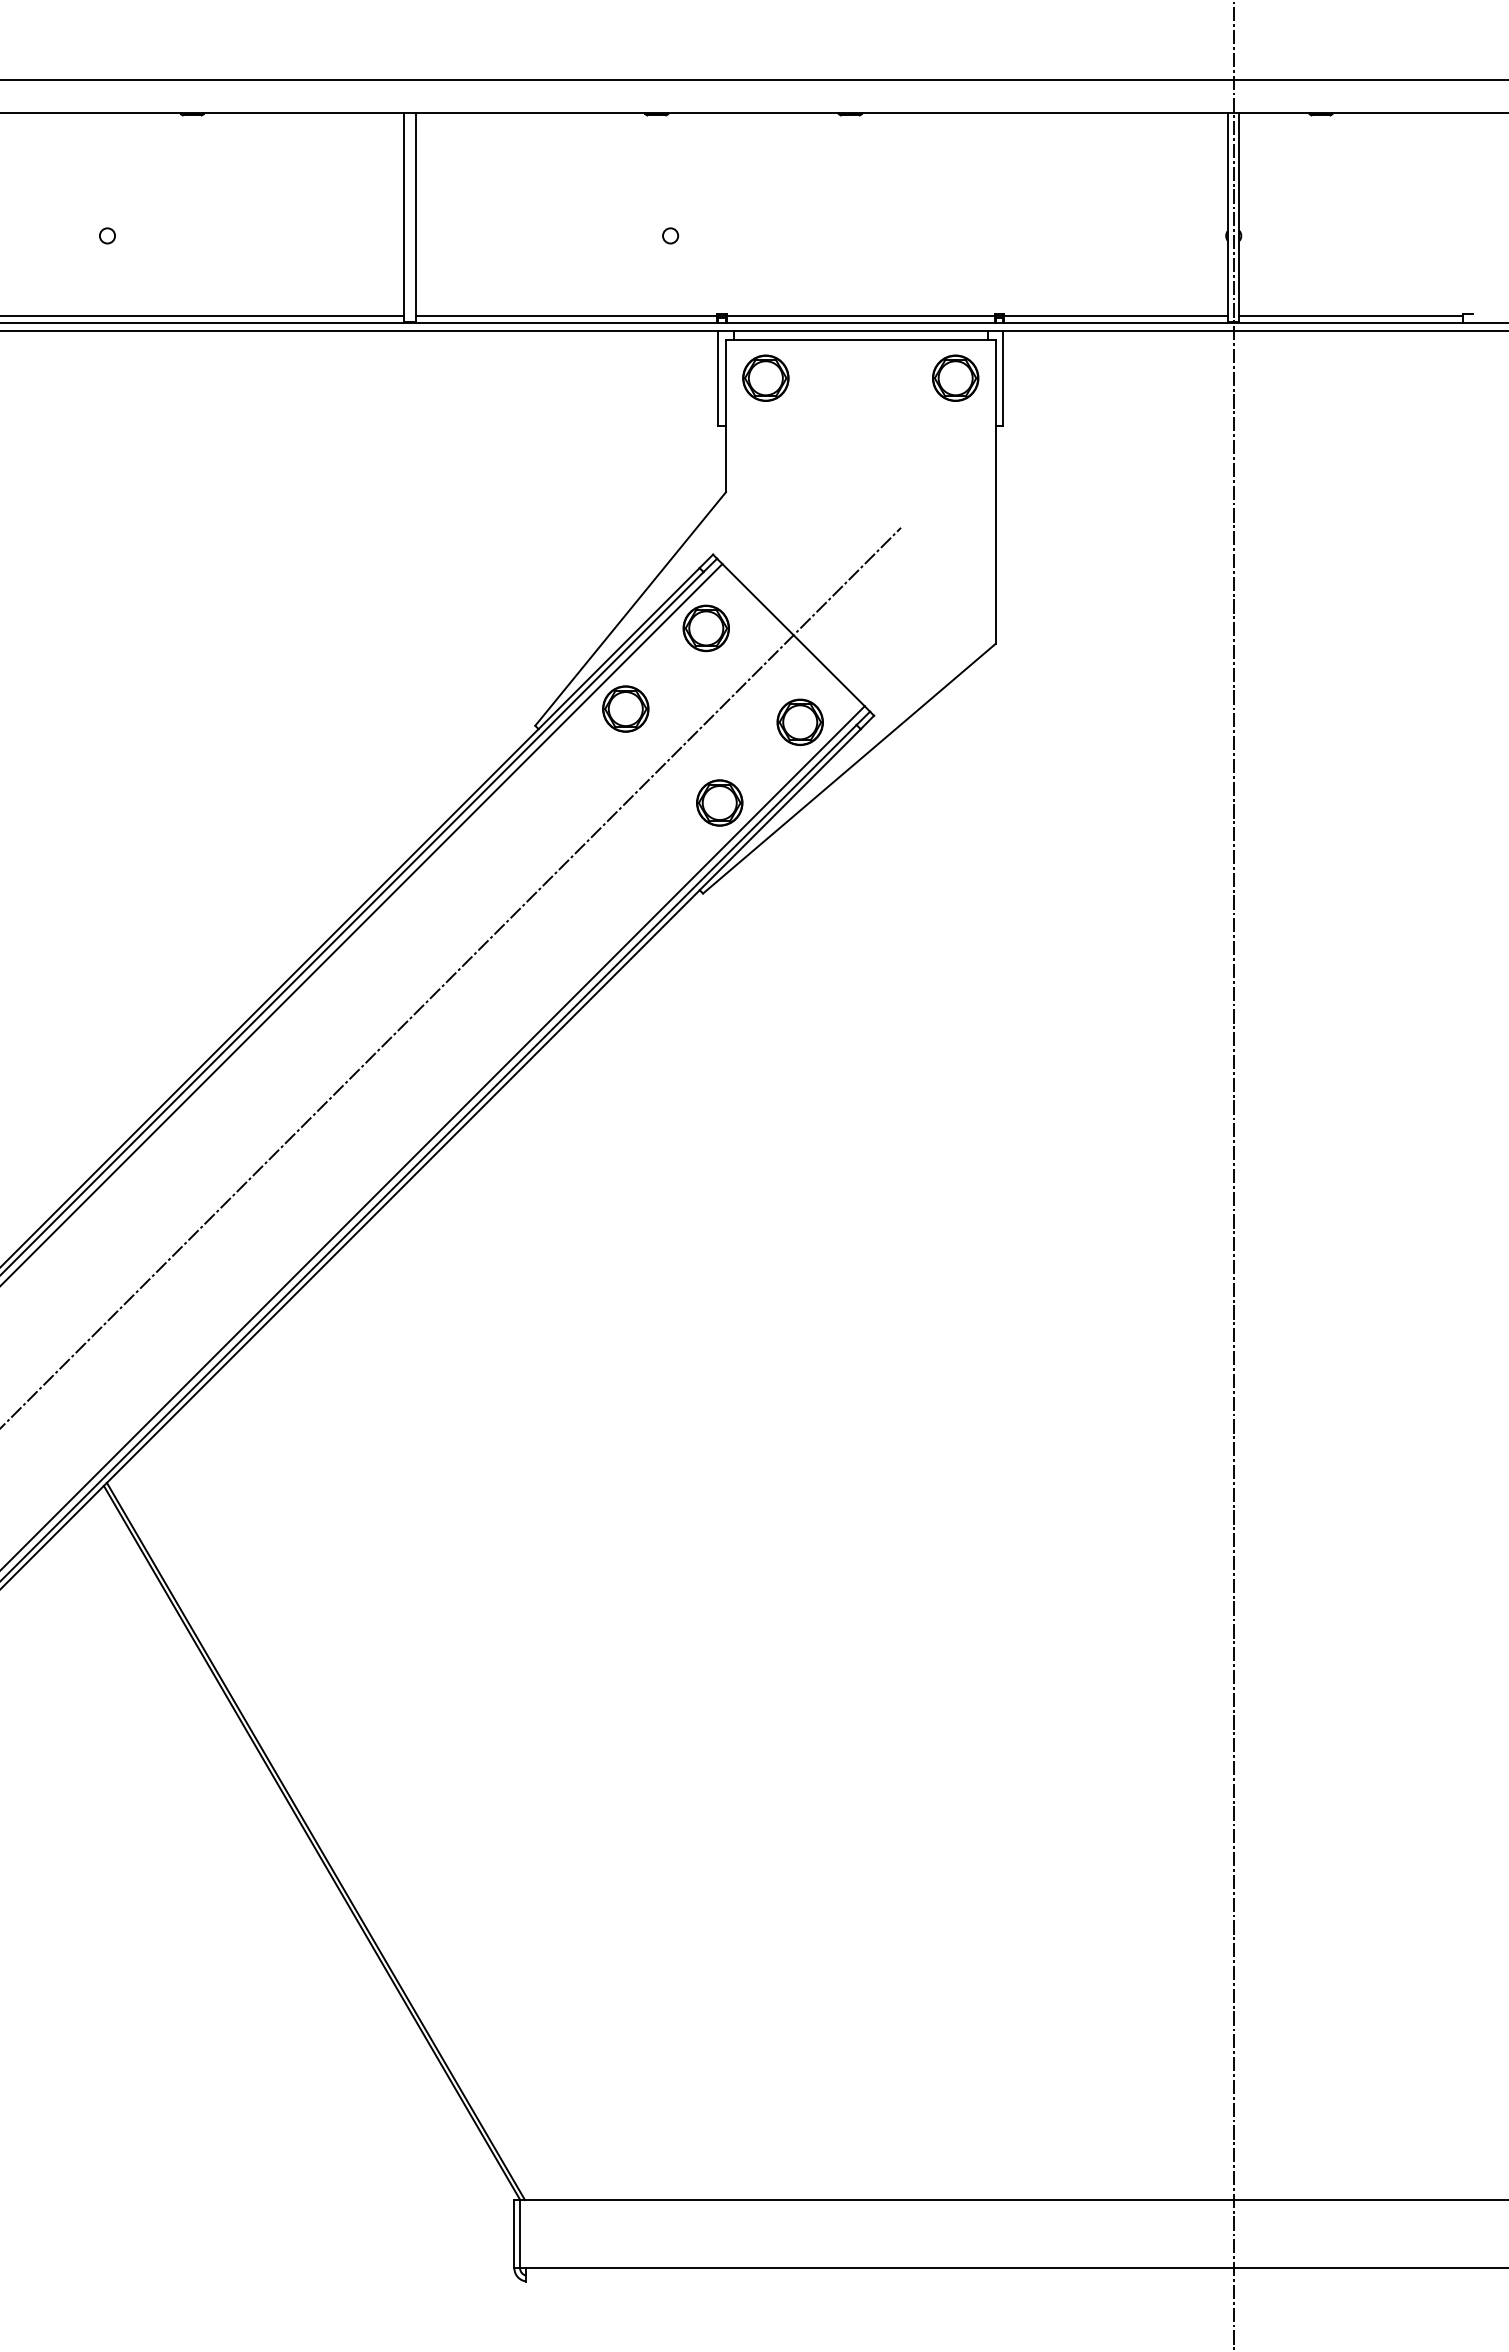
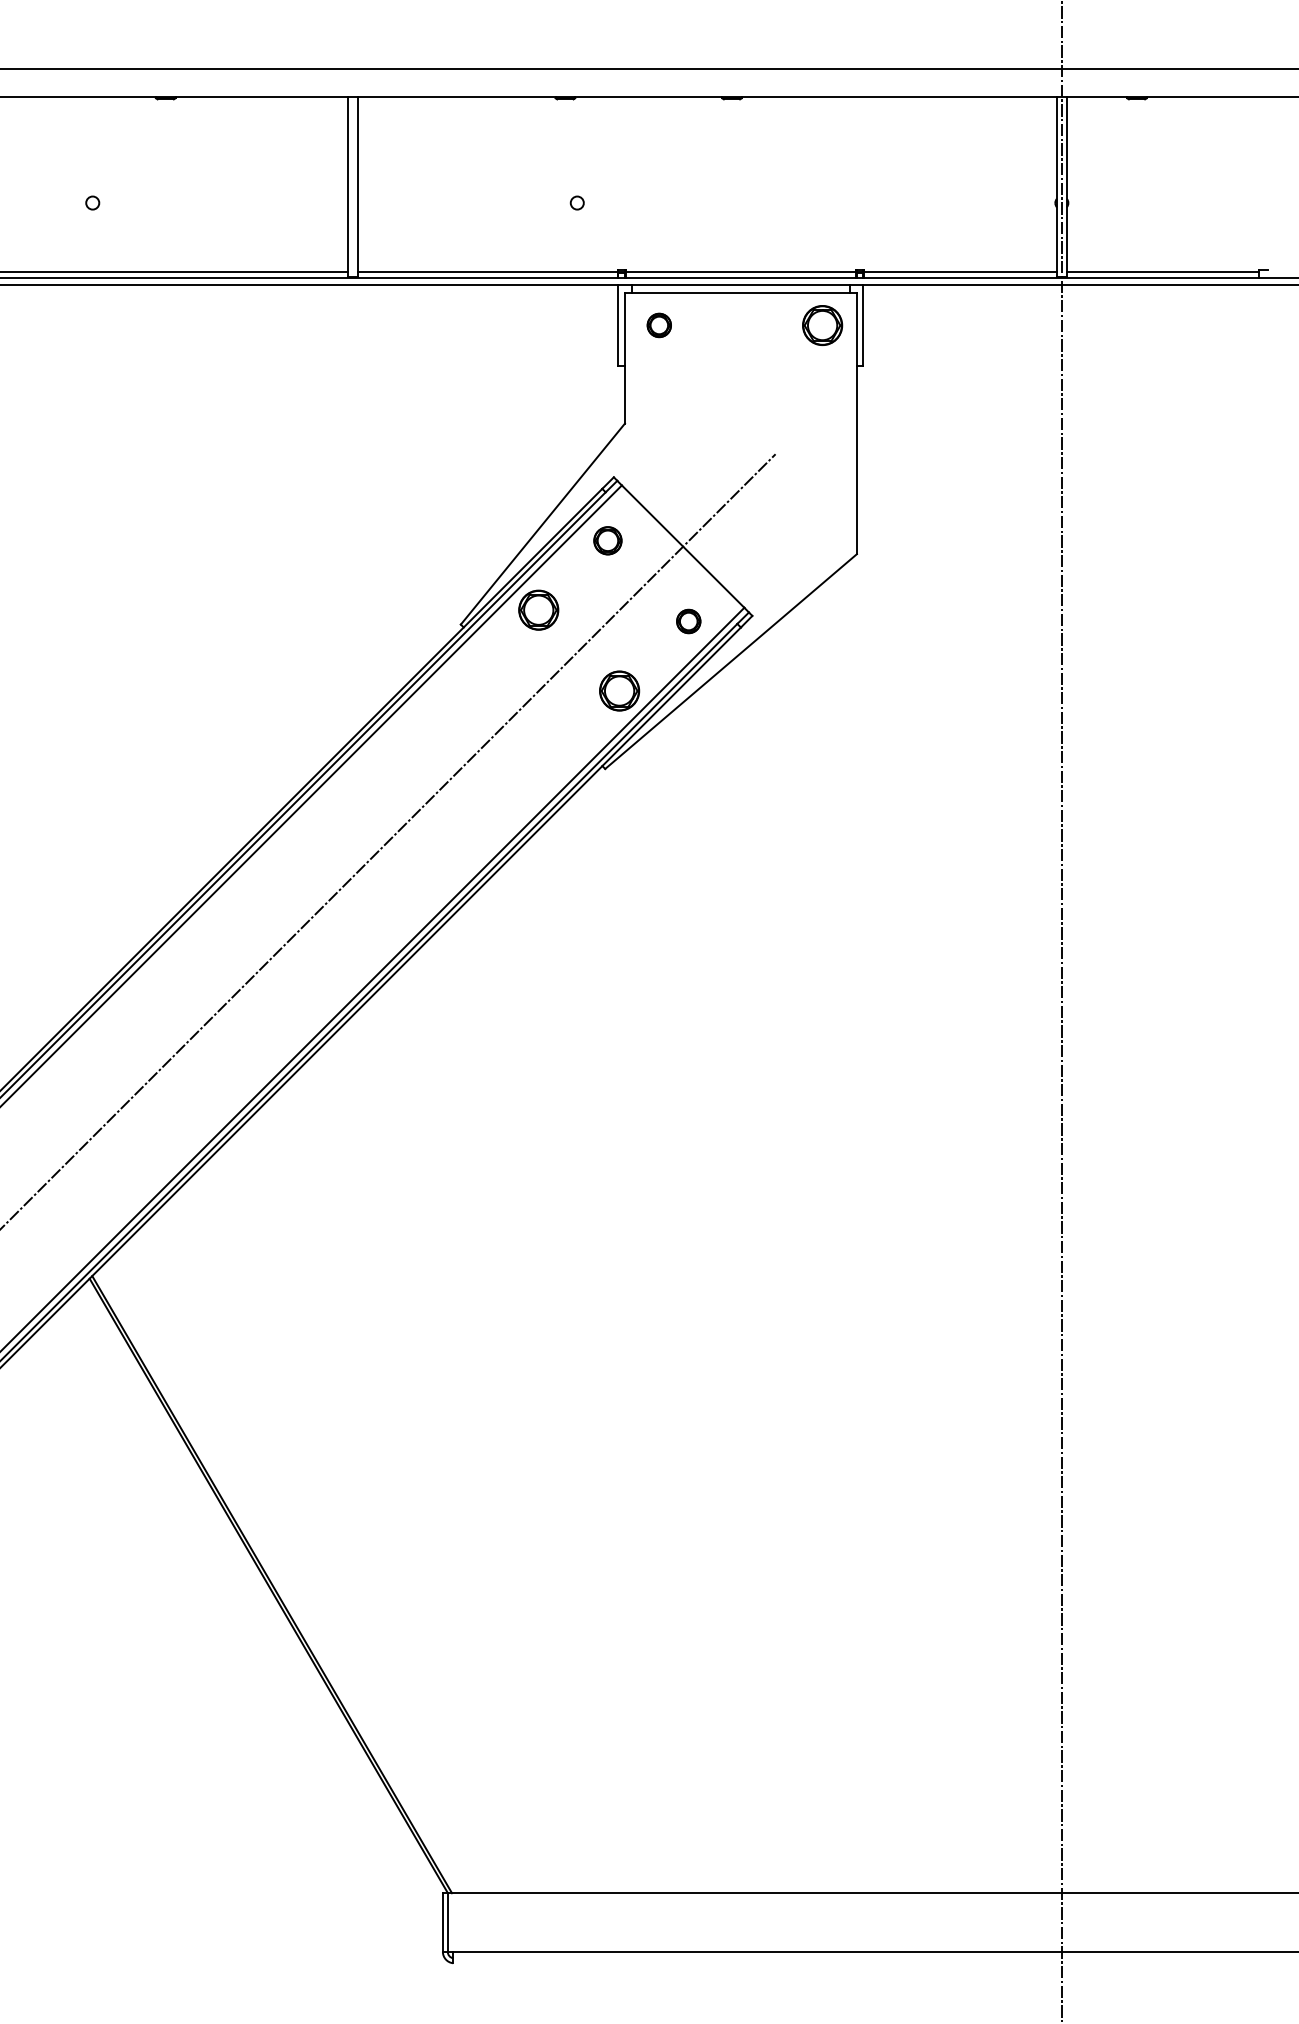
part: (765, 377) -> (658, 324), size x0.6
part: (705, 628) -> (607, 540), size x0.7
part: (799, 721) -> (688, 620), size x0.6

